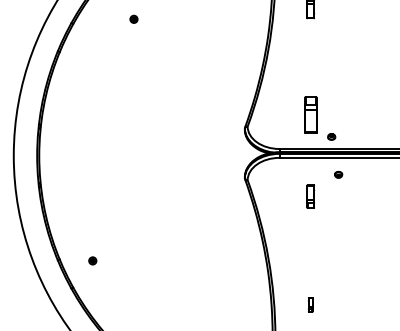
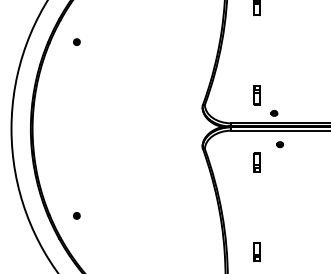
part: (133, 18) -> (76, 41), moved
part: (310, 115) -> (256, 95), size x0.62
part: (310, 305) -> (256, 252), size x1.67

